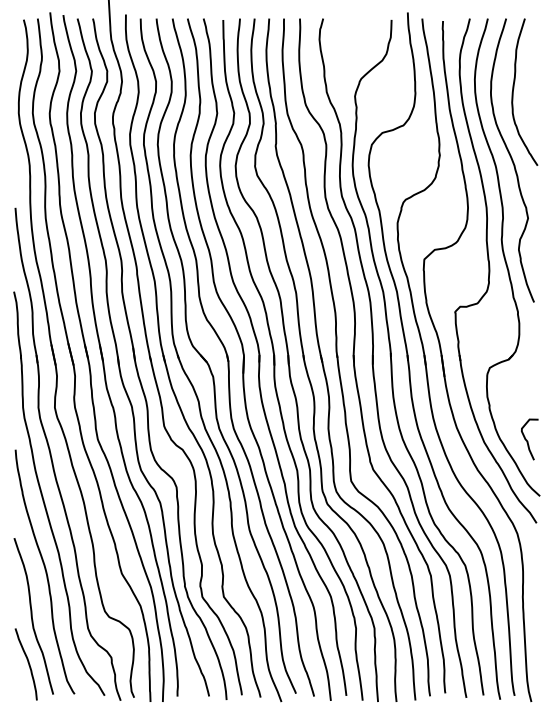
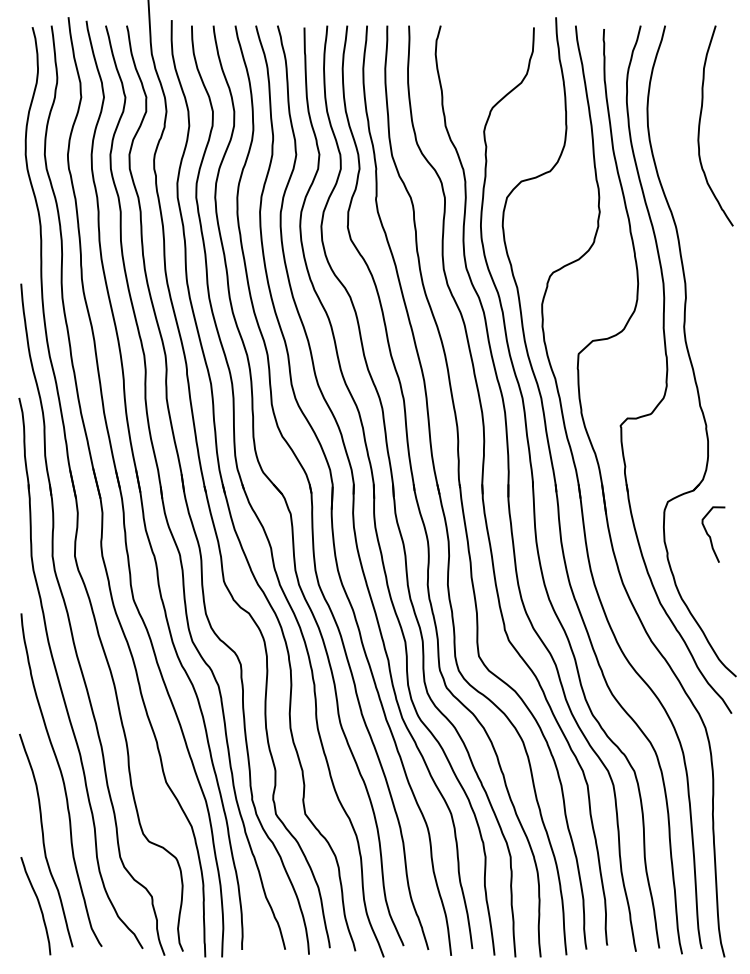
curve: (512, 160) -> (698, 218), removed
curve: (527, 440) -> (710, 536), moved

